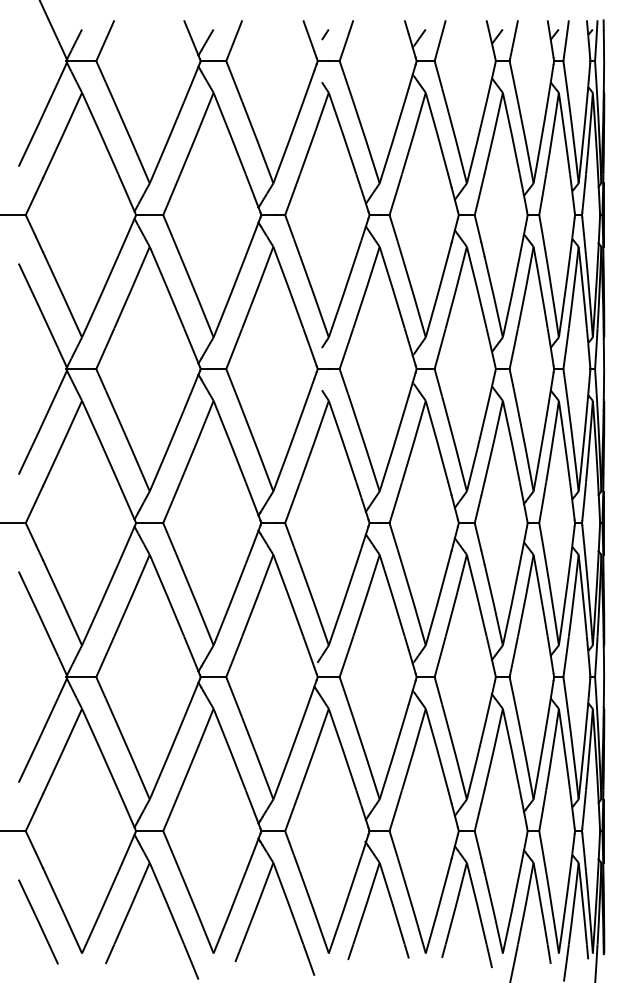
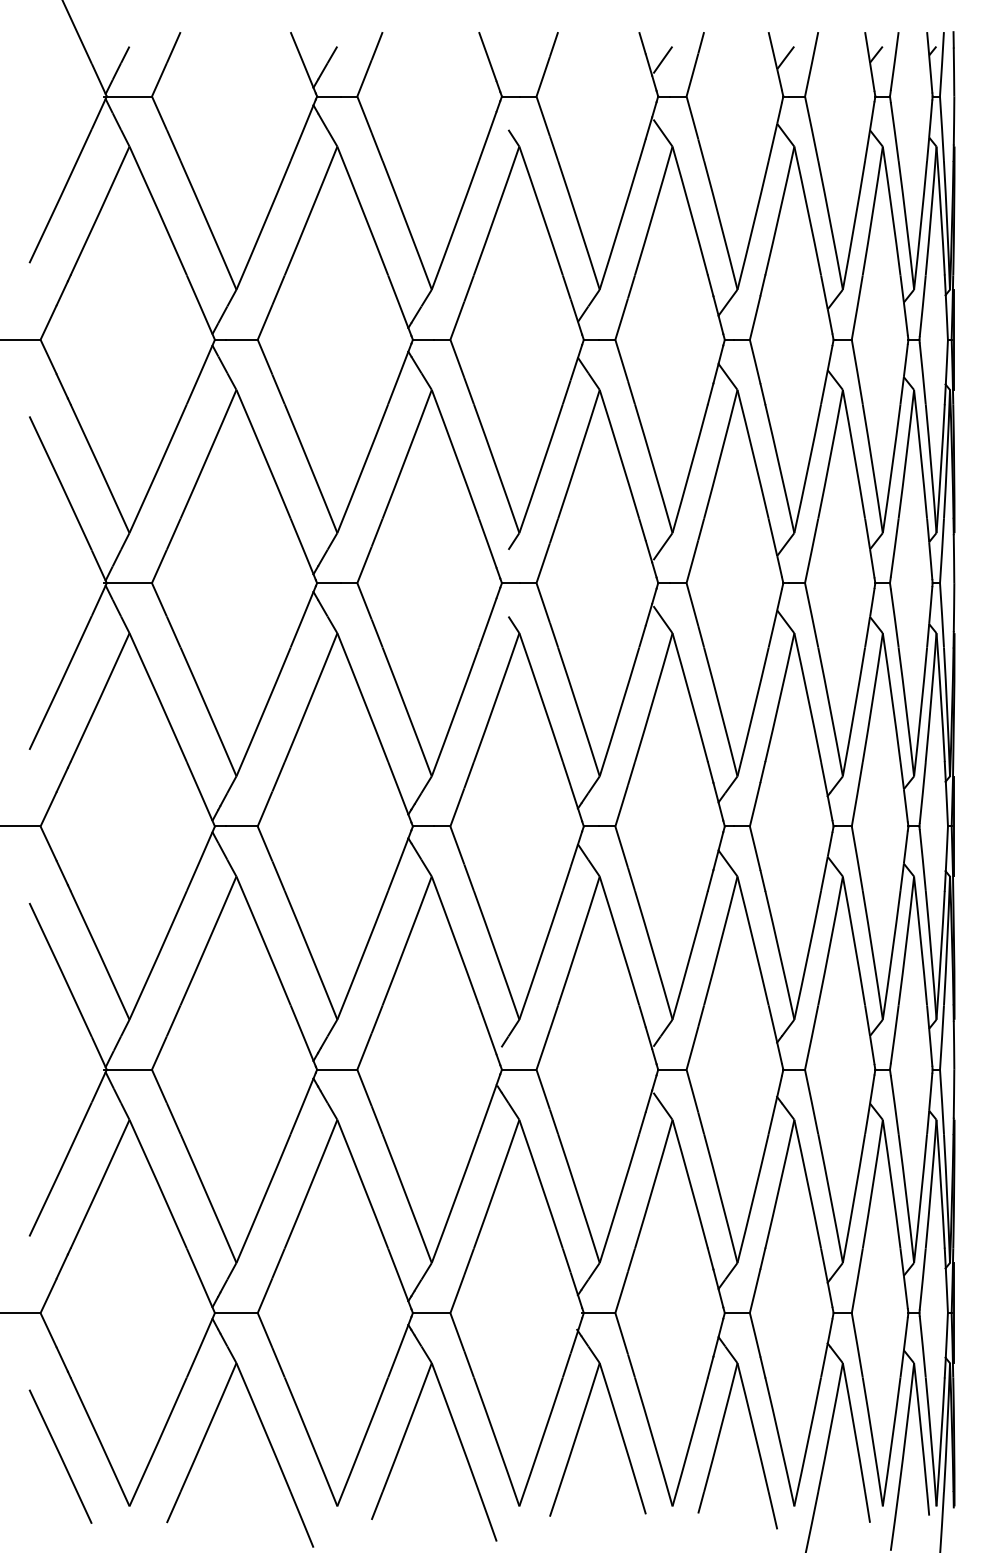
line: (325, 34) -> (514, 54), removed

